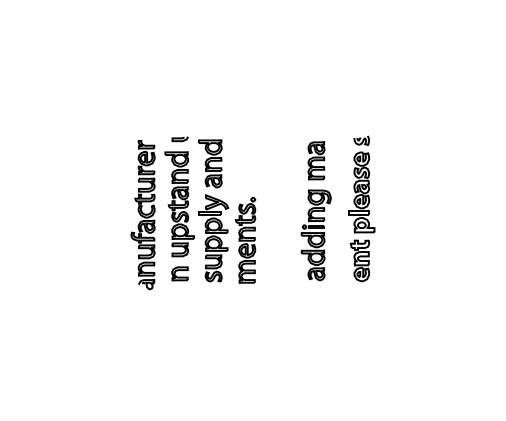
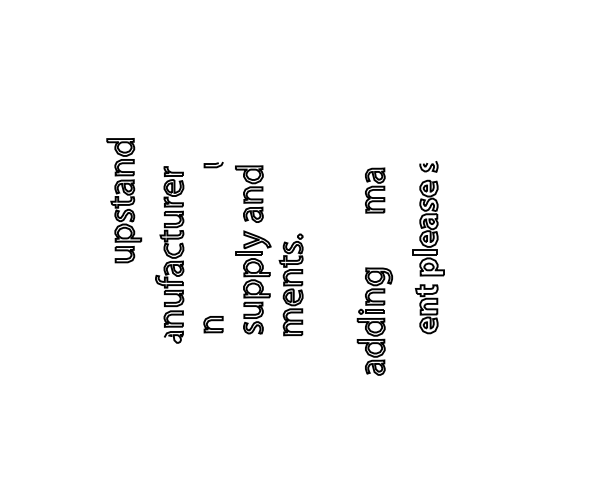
part: (179, 204) -> (123, 200), moved
part: (315, 235) -> (374, 321), moved

